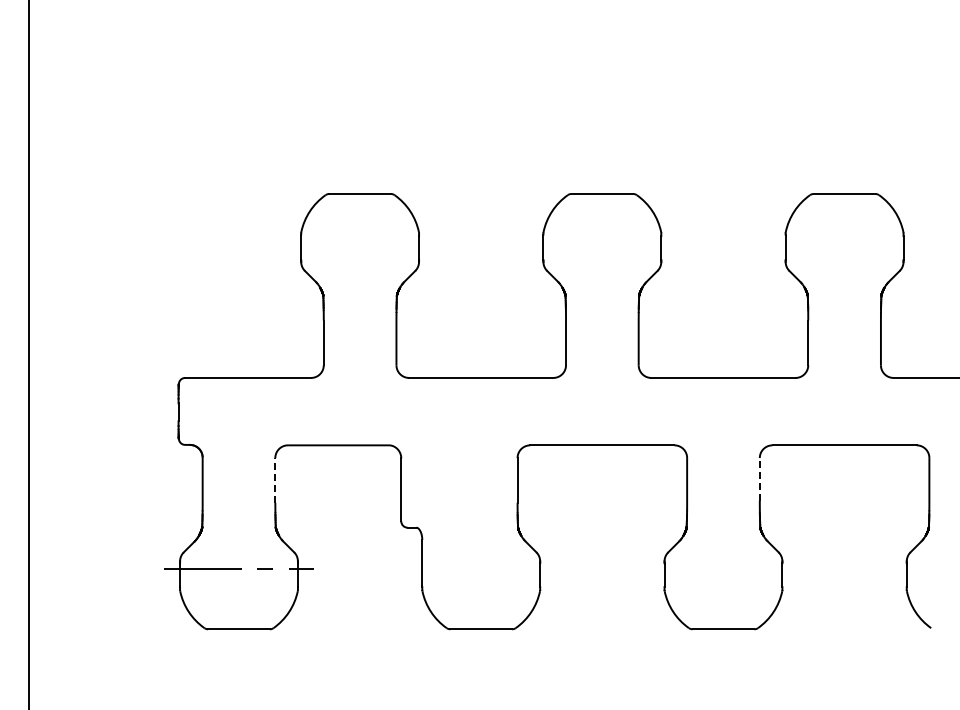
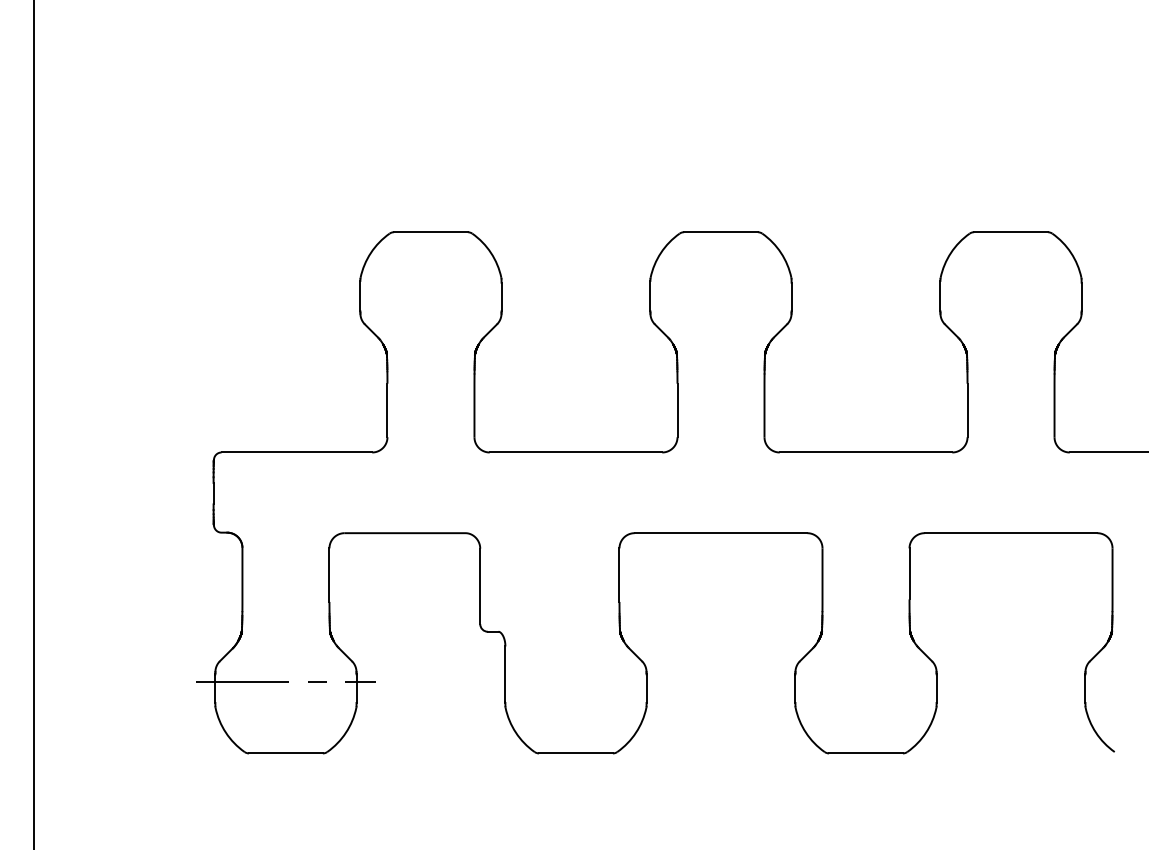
line: (759, 478) -> (909, 572), dashed -> solid
line: (275, 479) -> (329, 574), dashed -> solid

